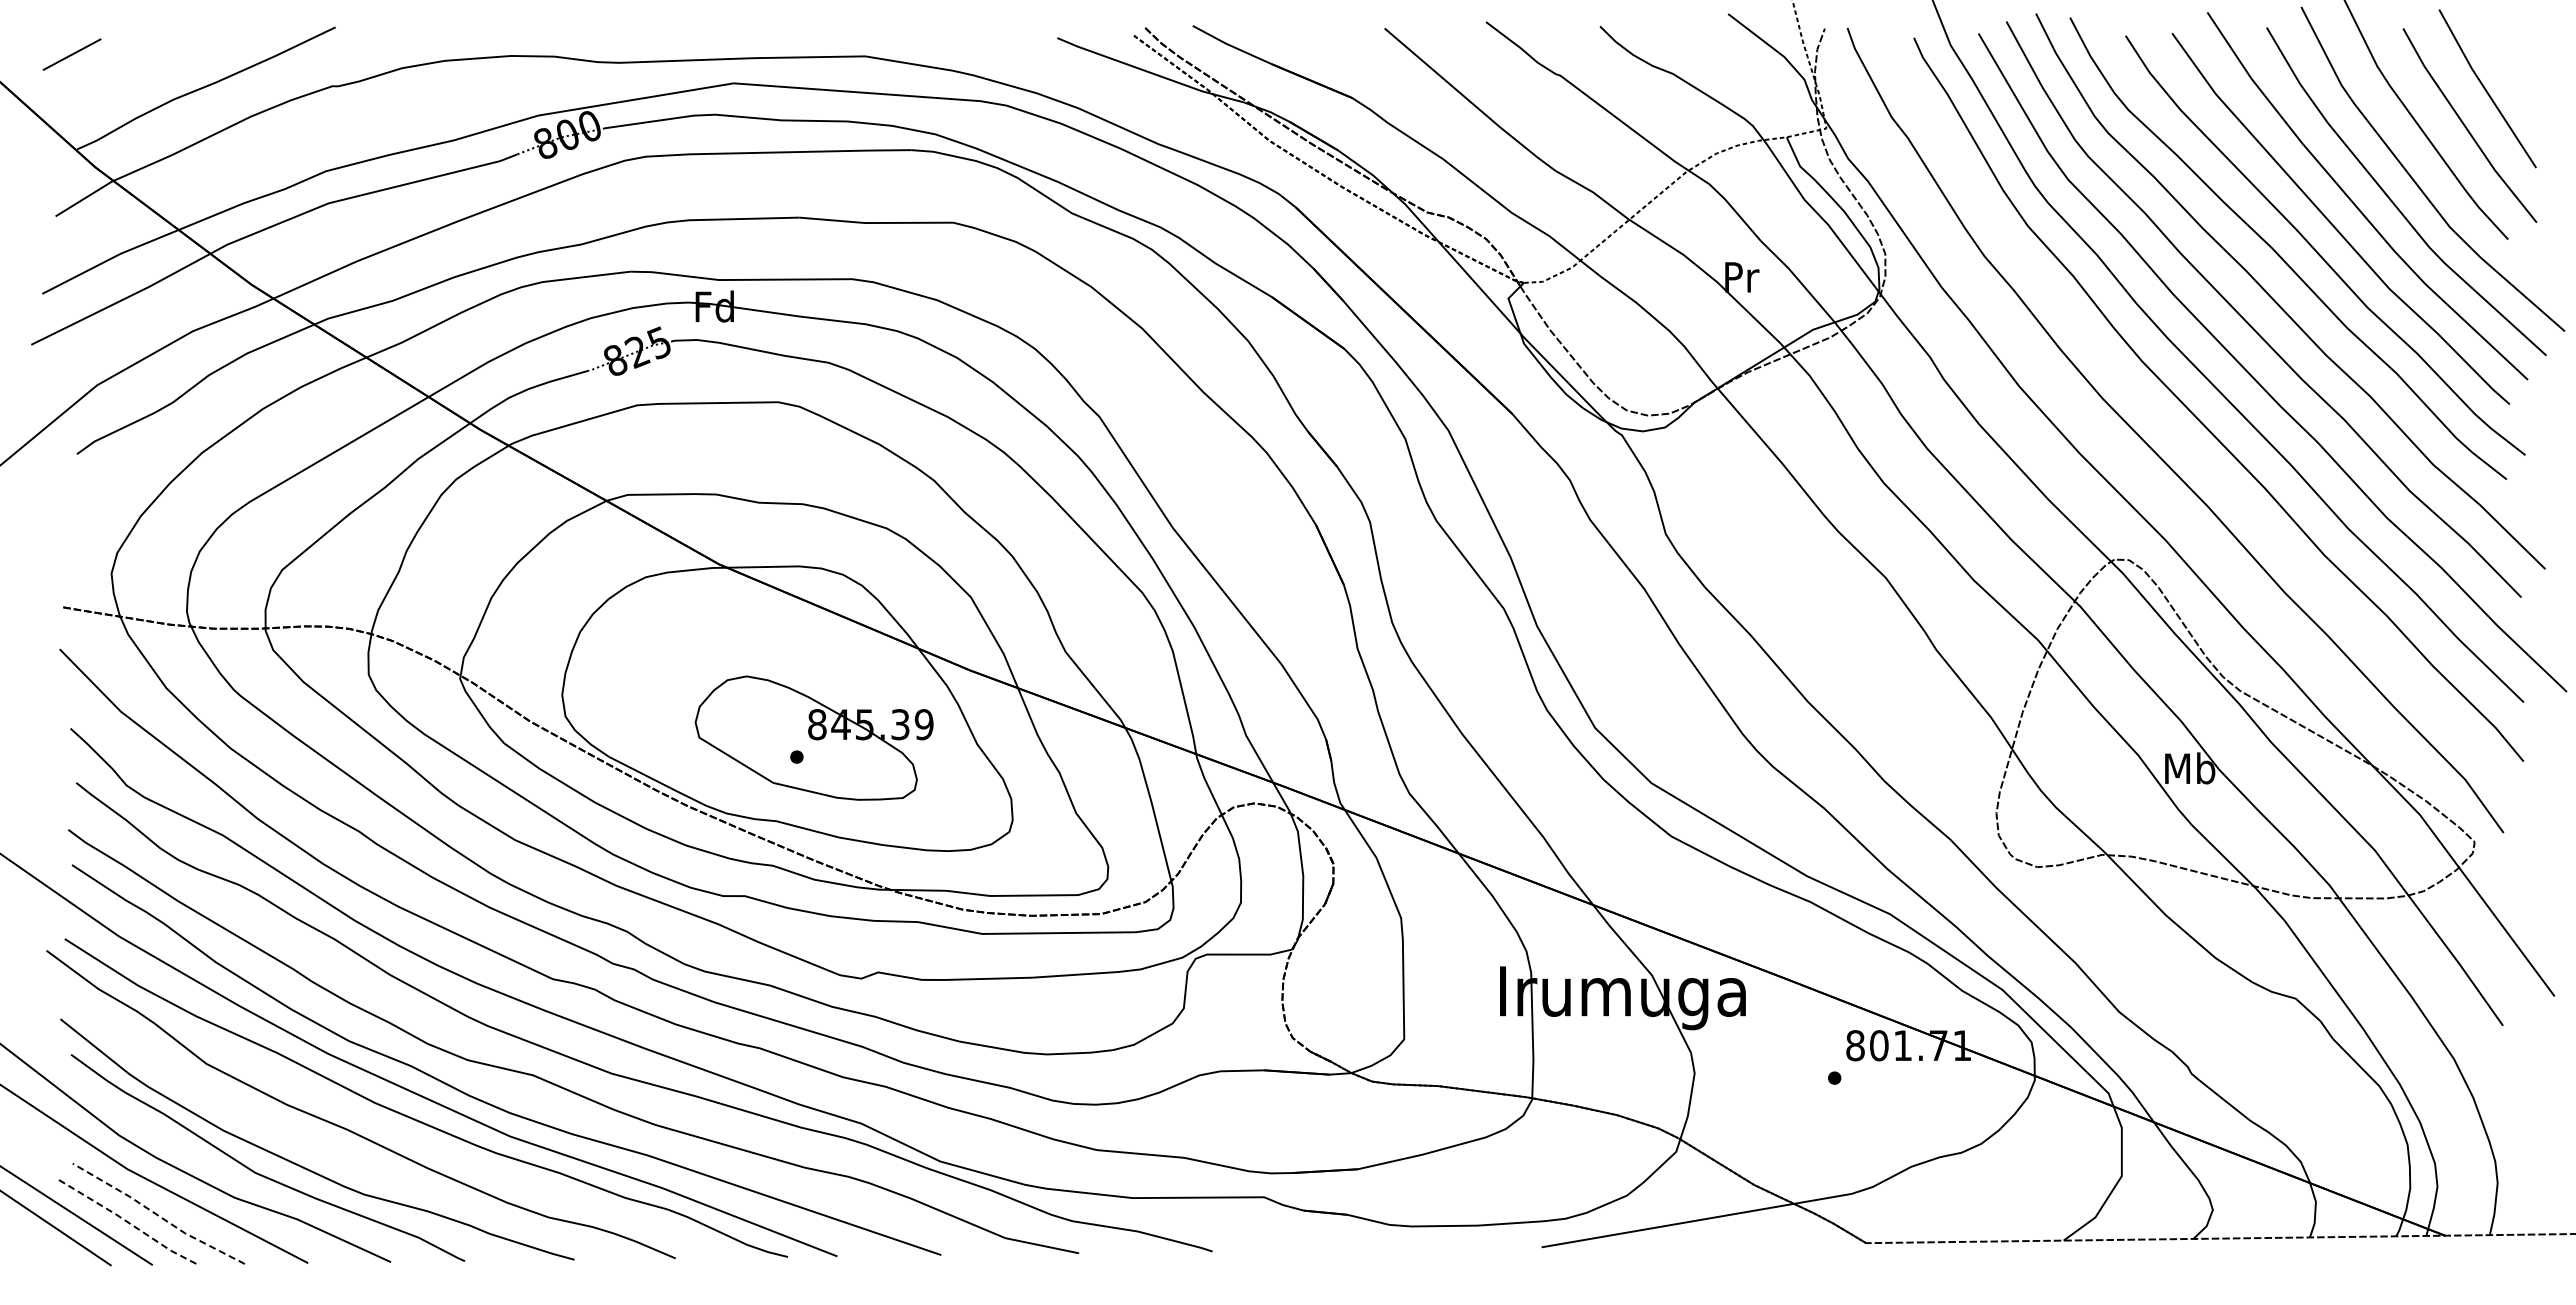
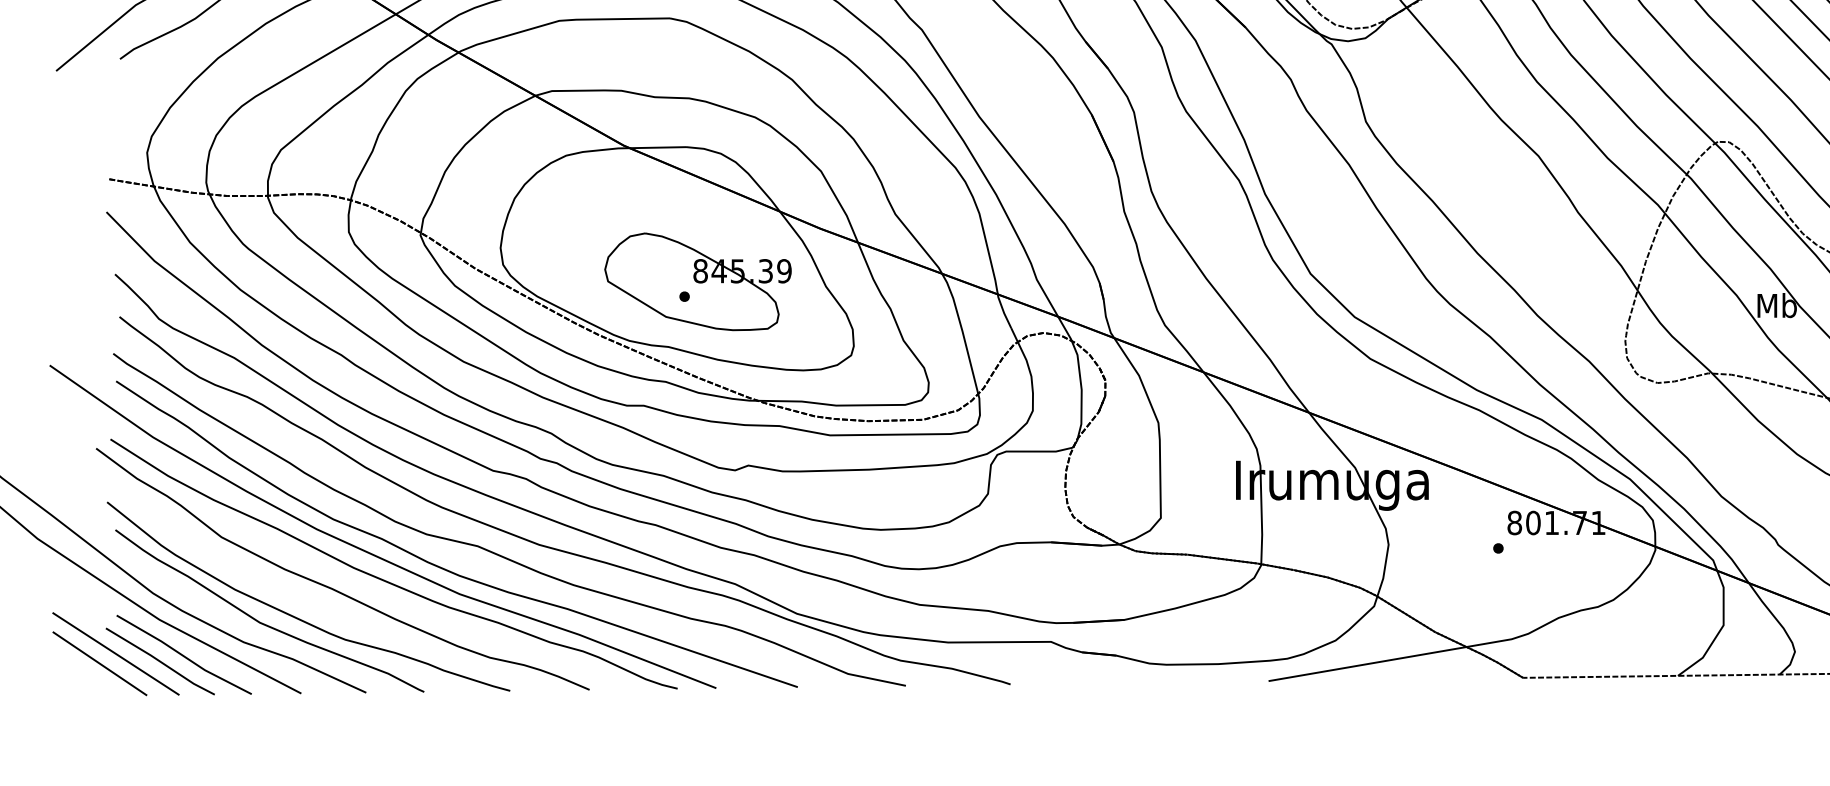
line: (157, 1215) -> (183, 656), dashed -> solid
line: (128, 1222) -> (160, 661), dashed -> solid

